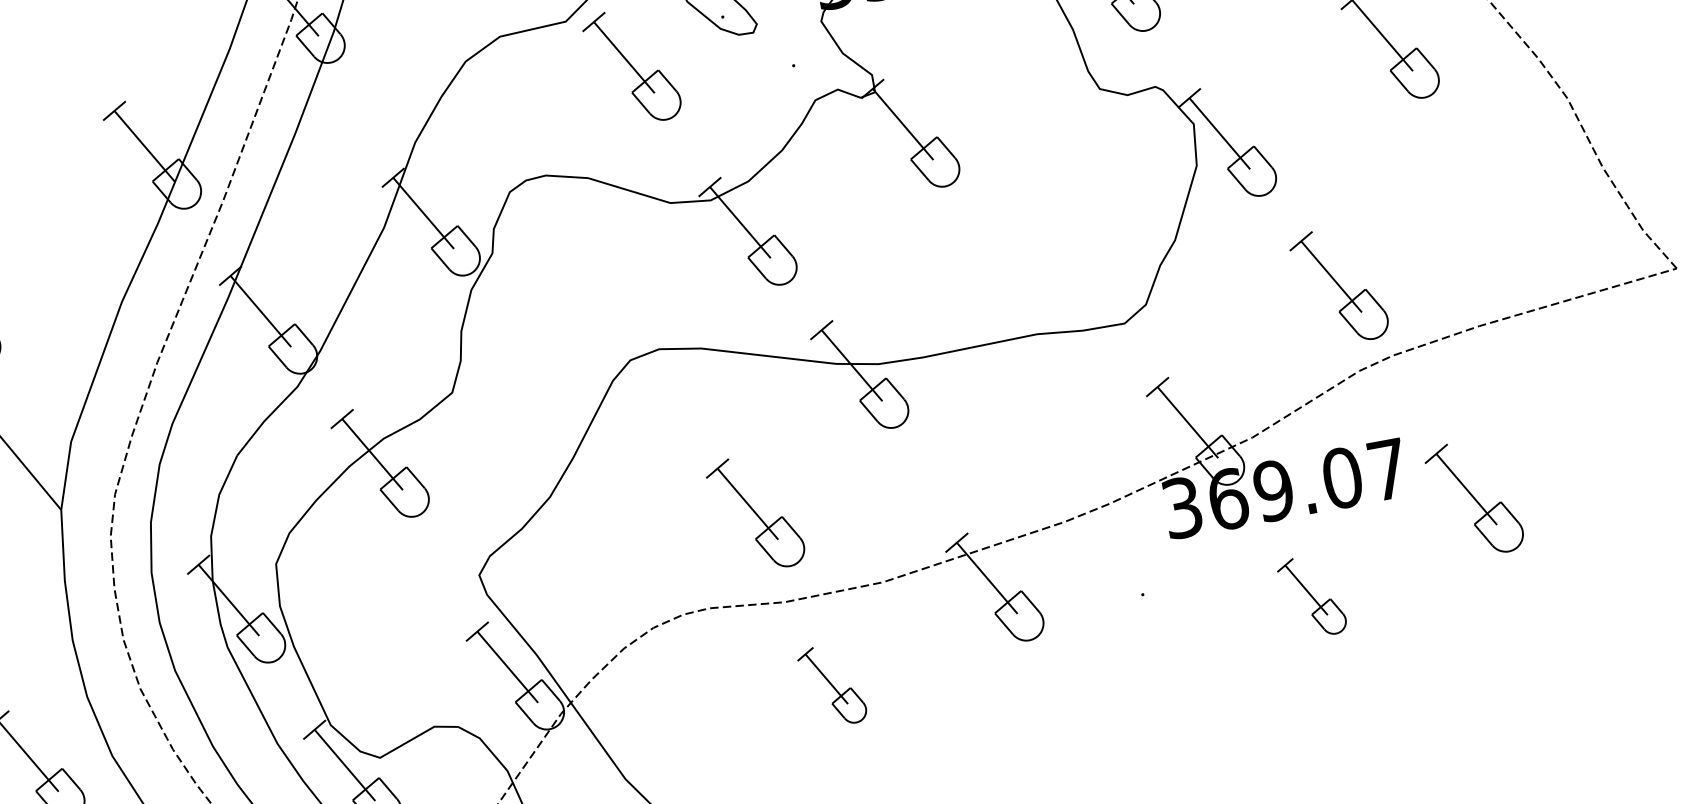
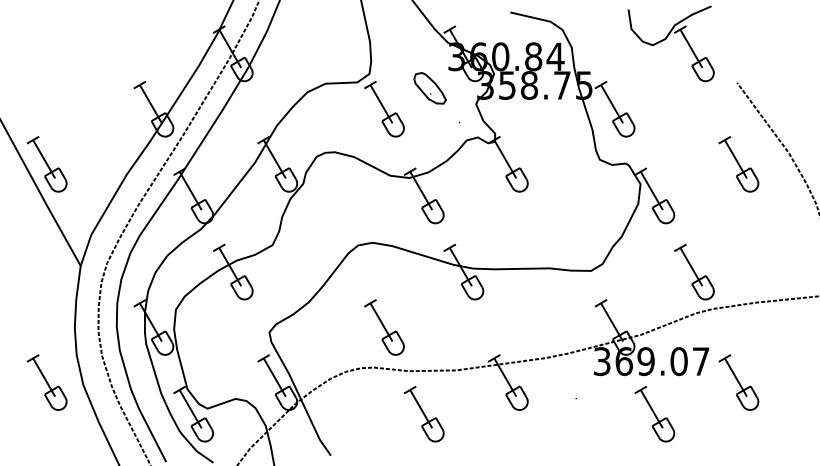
part: (756, 513) -> (384, 327), moved
part: (1311, 595) -> (654, 413), size x1.43
part: (830, 684) -> (423, 413), size x1.43

